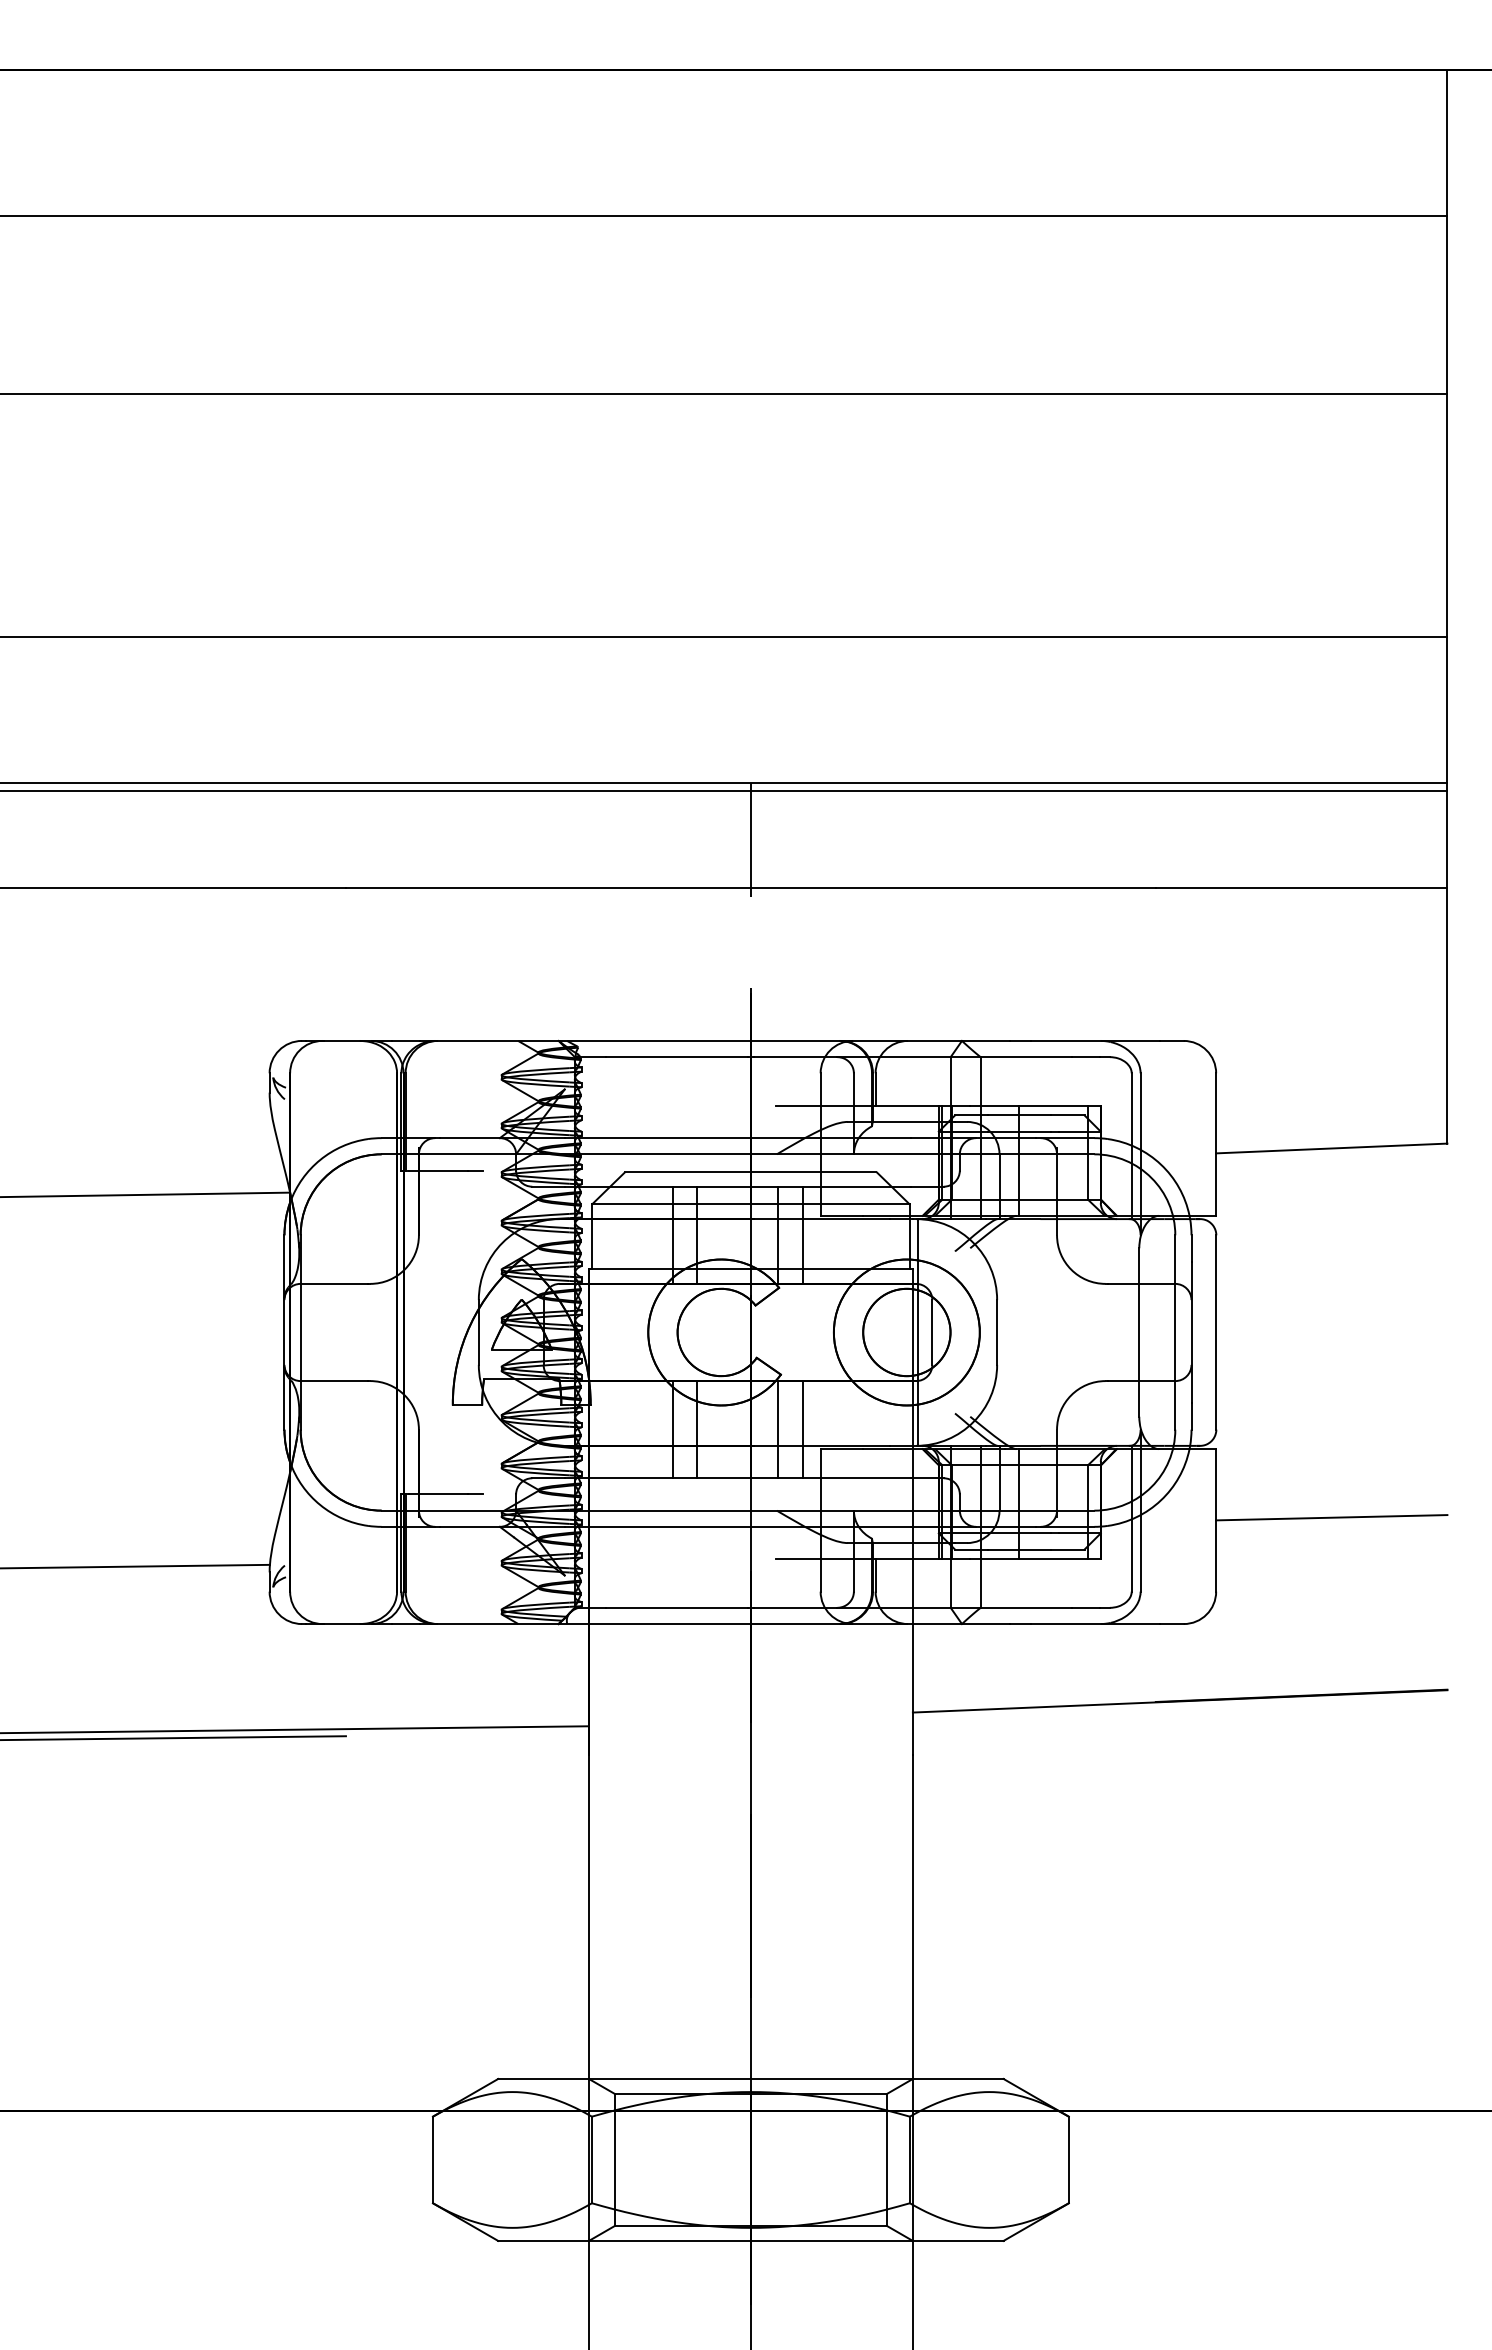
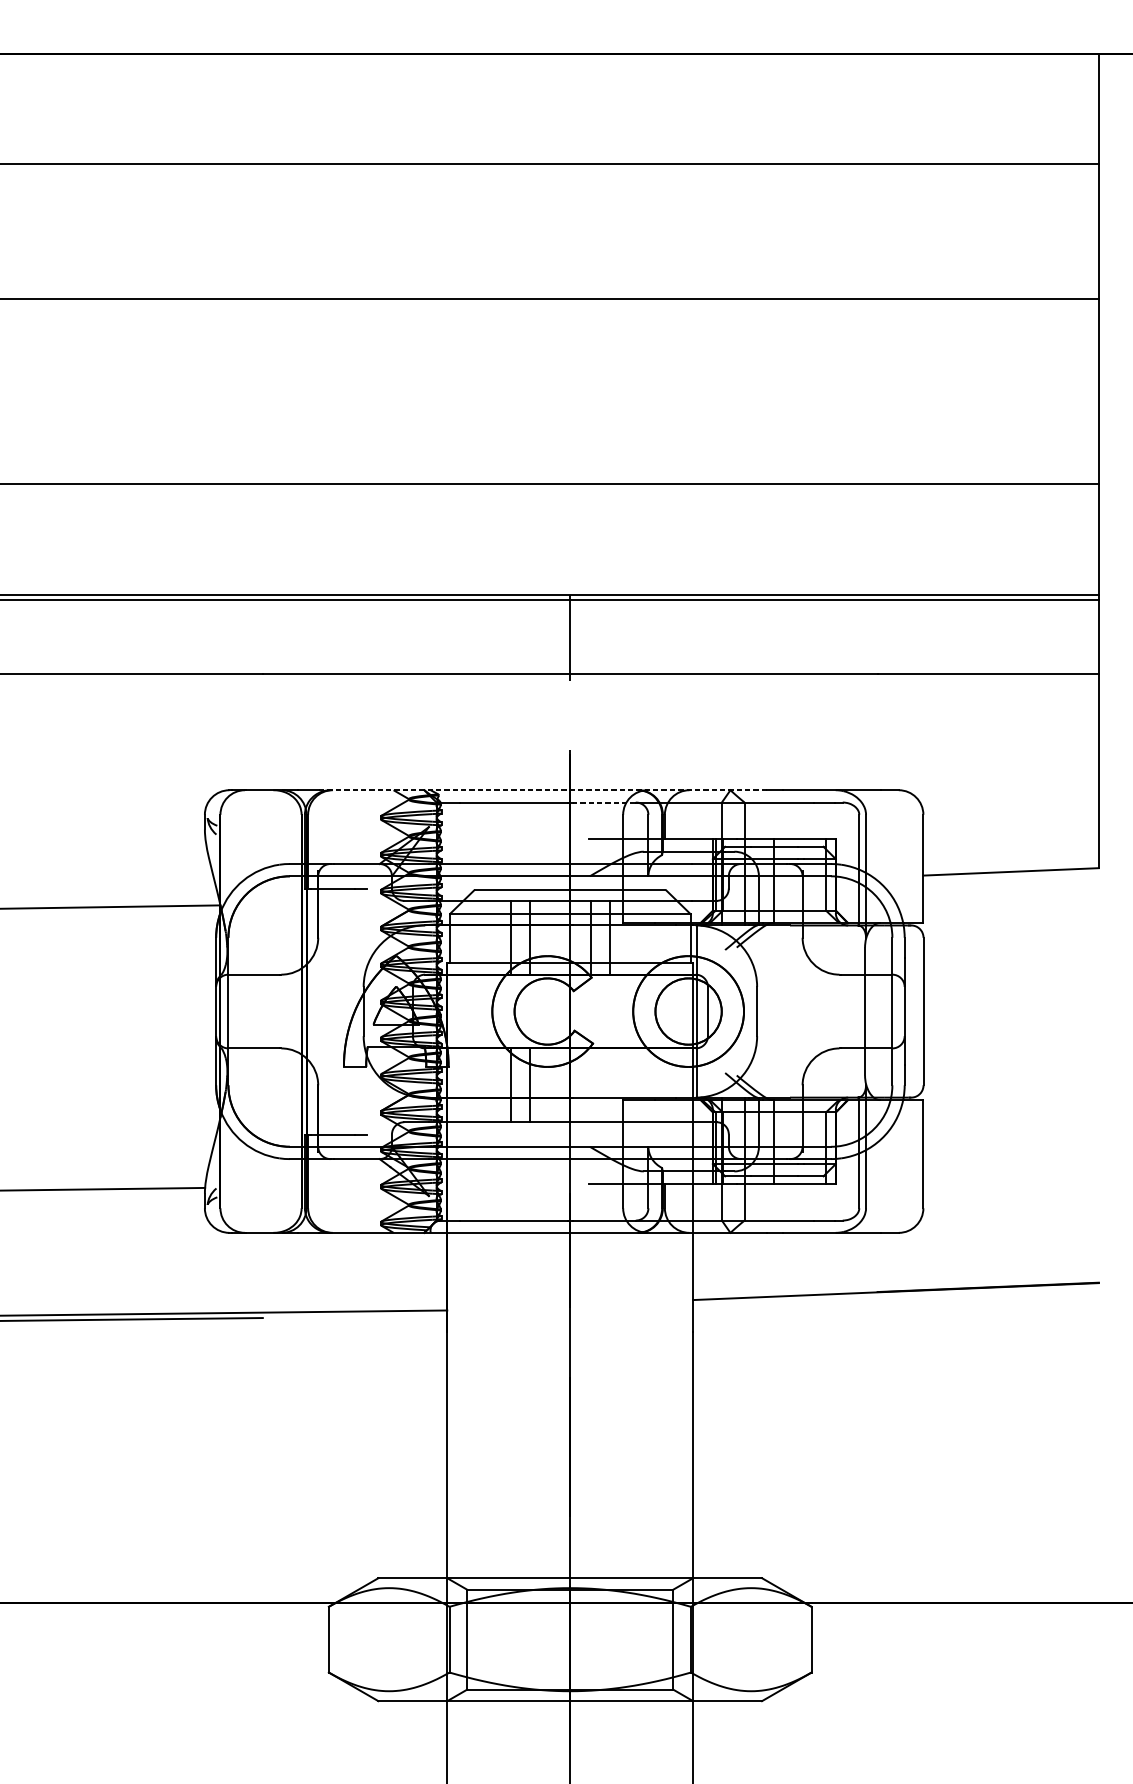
line: (714, 1040) -> (542, 789), solid -> dashed
line: (795, 1057) -> (604, 802), solid -> dashed
line: (778, 1429) -> (591, 1085), removed
line: (802, 1429) -> (609, 1085), removed
line: (1331, 1517) -> (1010, 1151), removed

